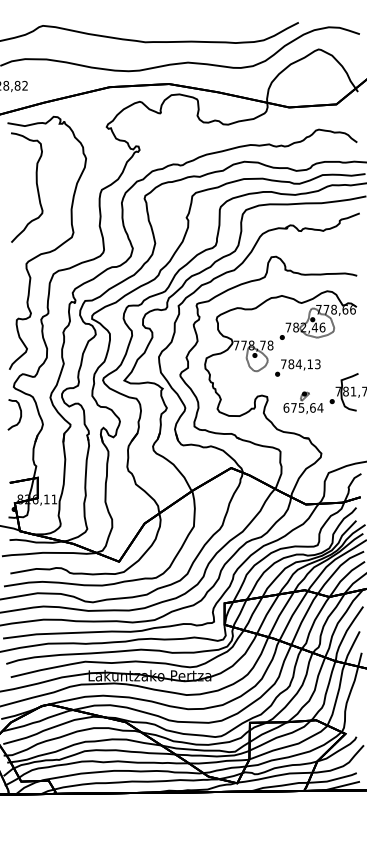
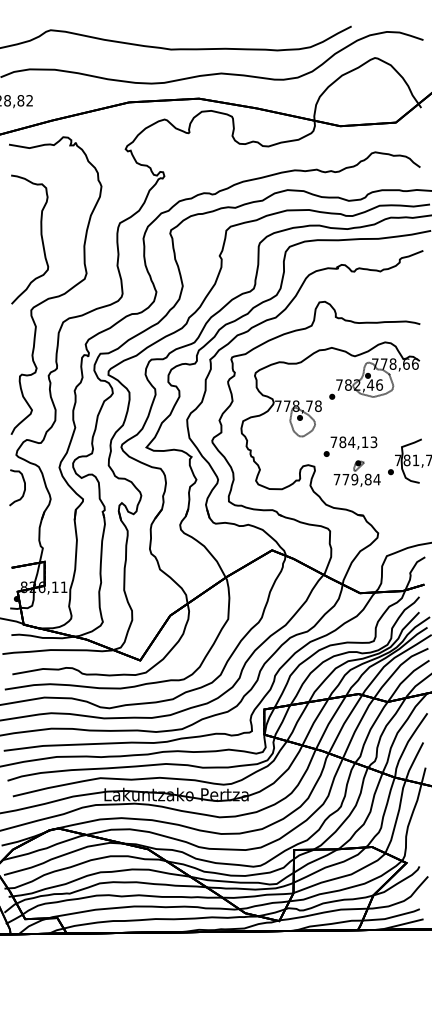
curve: (35, 184) -> (40, 235), moved
text: (297, 367) -> (350, 446), moved
text: (299, 407) -> (352, 479), 675,64 -> 779,84

